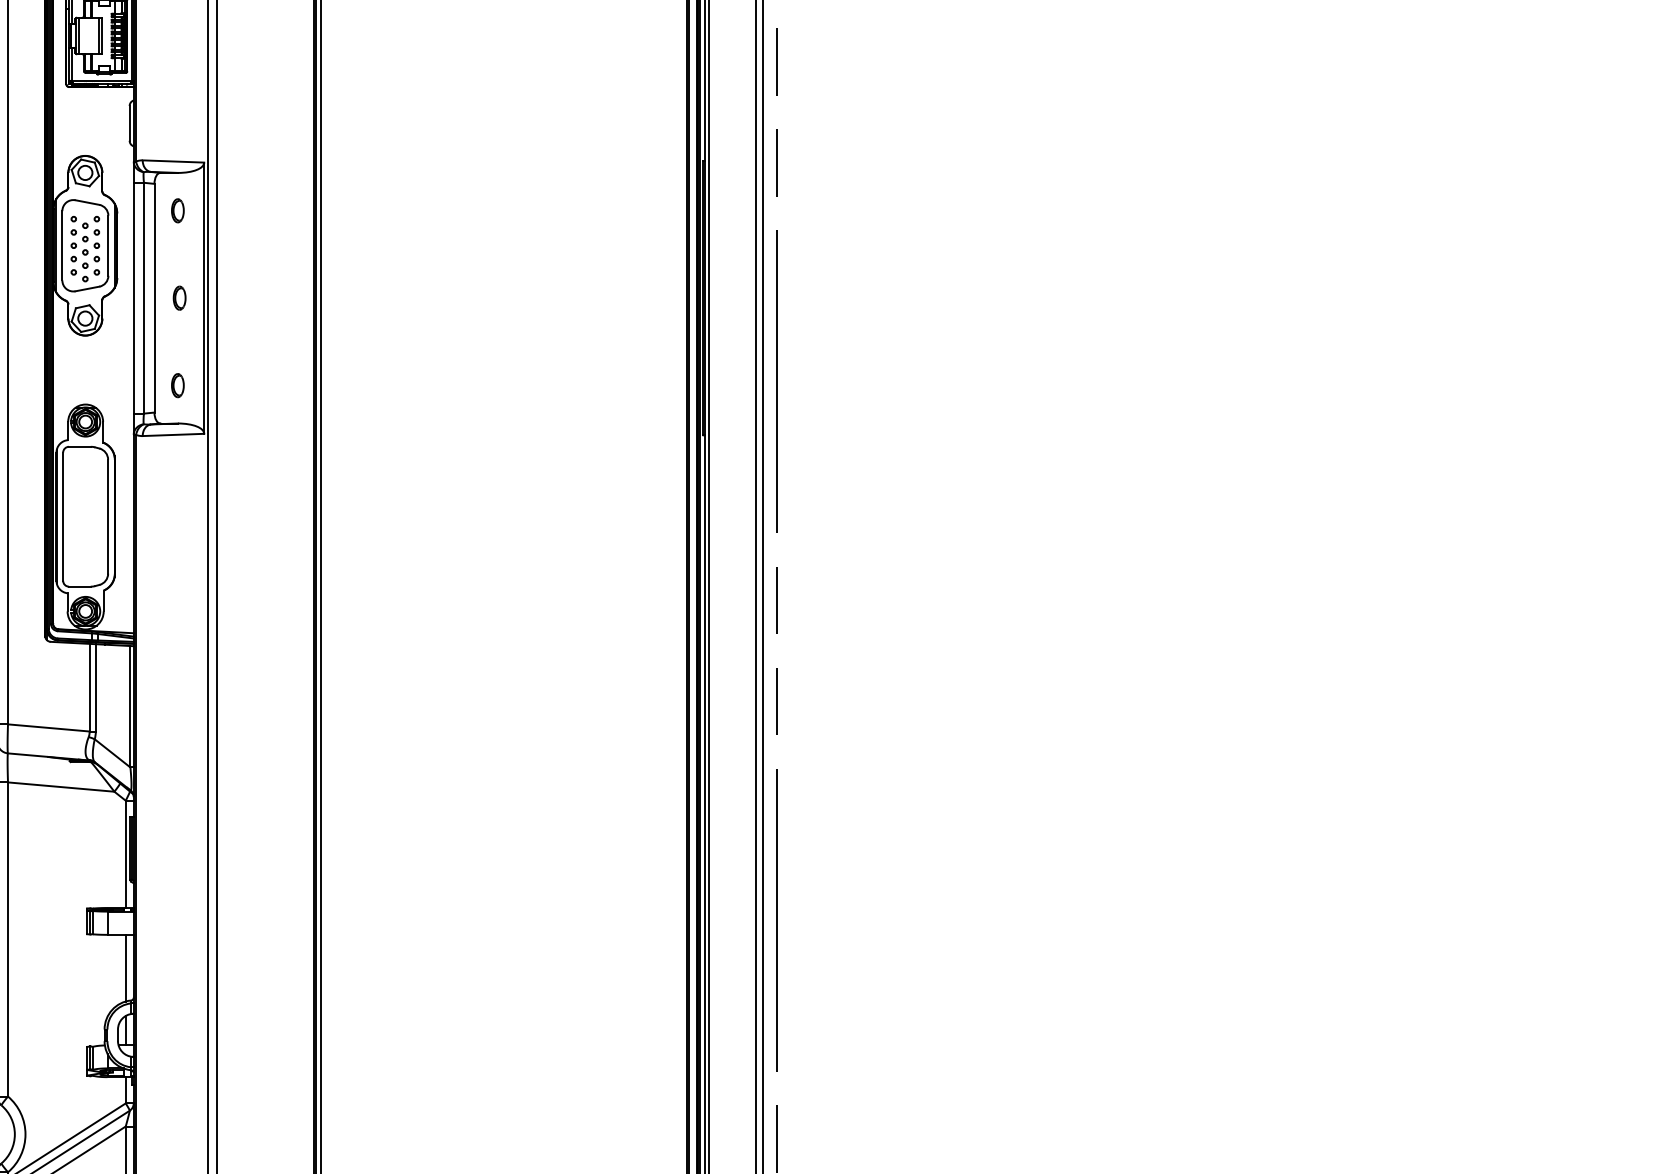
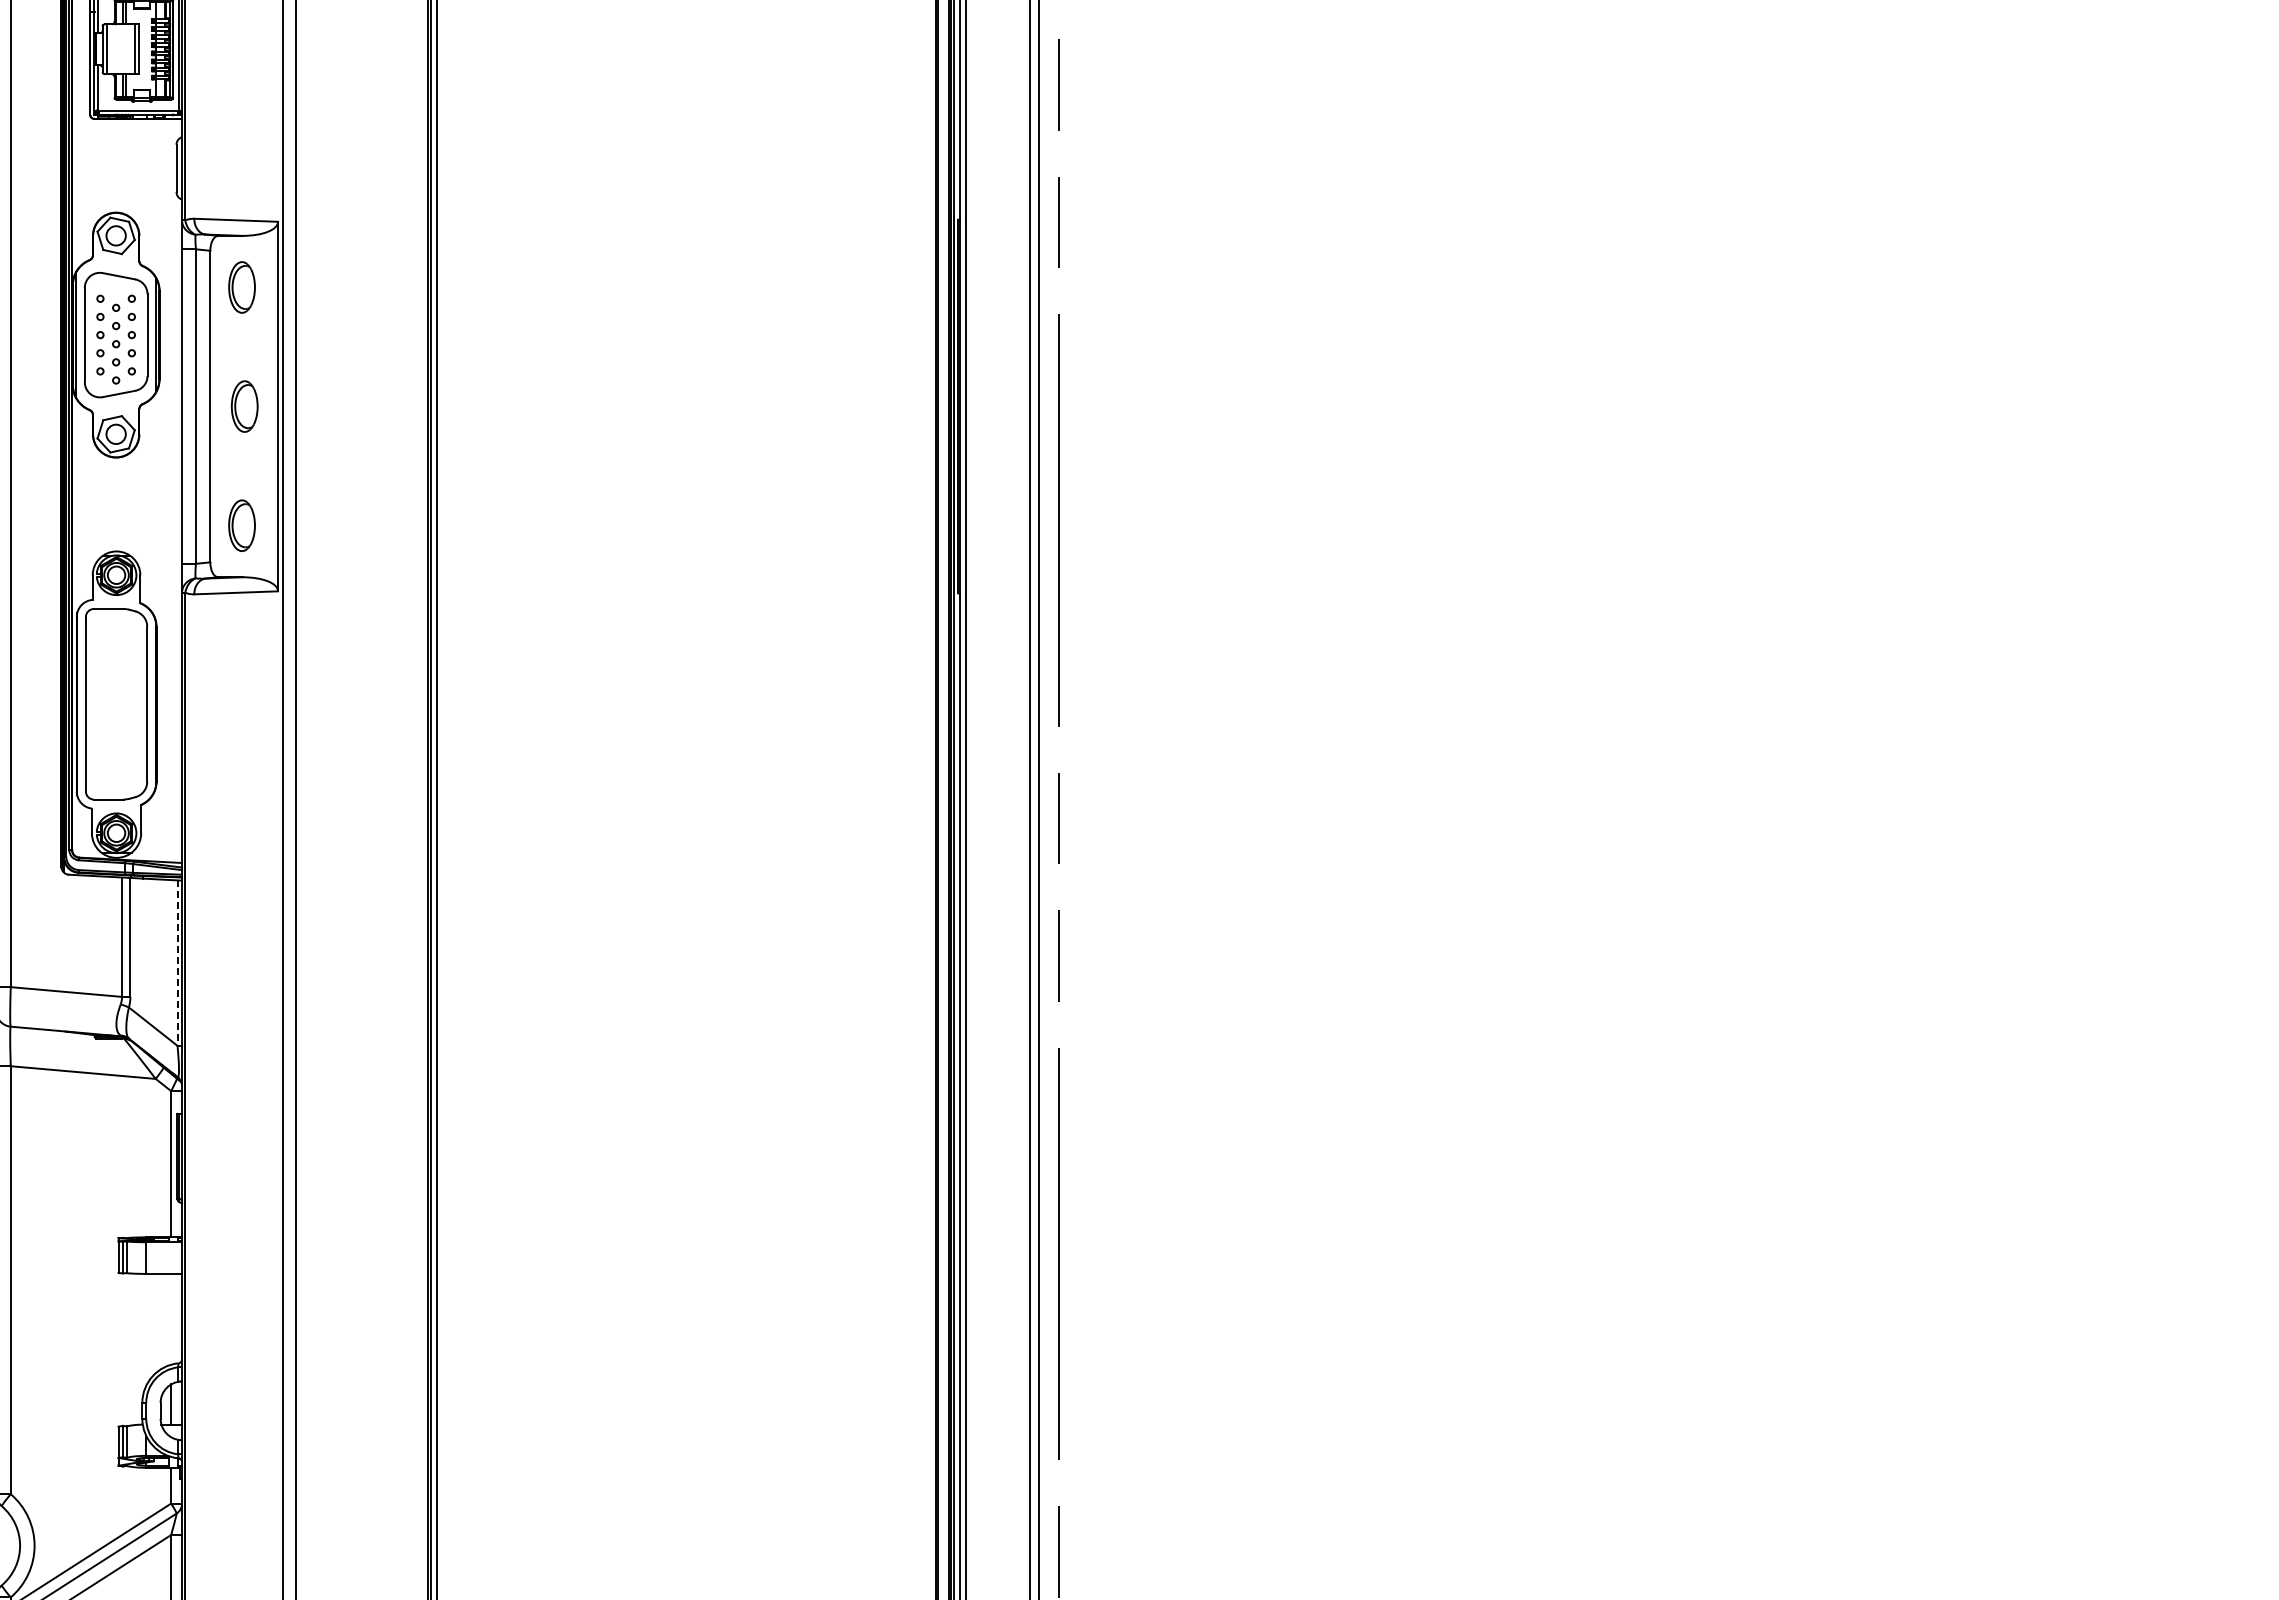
part: (178, 210) -> (242, 287), size x1.6
part: (179, 298) -> (244, 406), size x1.6
part: (178, 385) -> (242, 525), size x1.6
line: (130, 707) -> (177, 963), solid -> dashed
line: (125, 967) -> (171, 1318), removed

